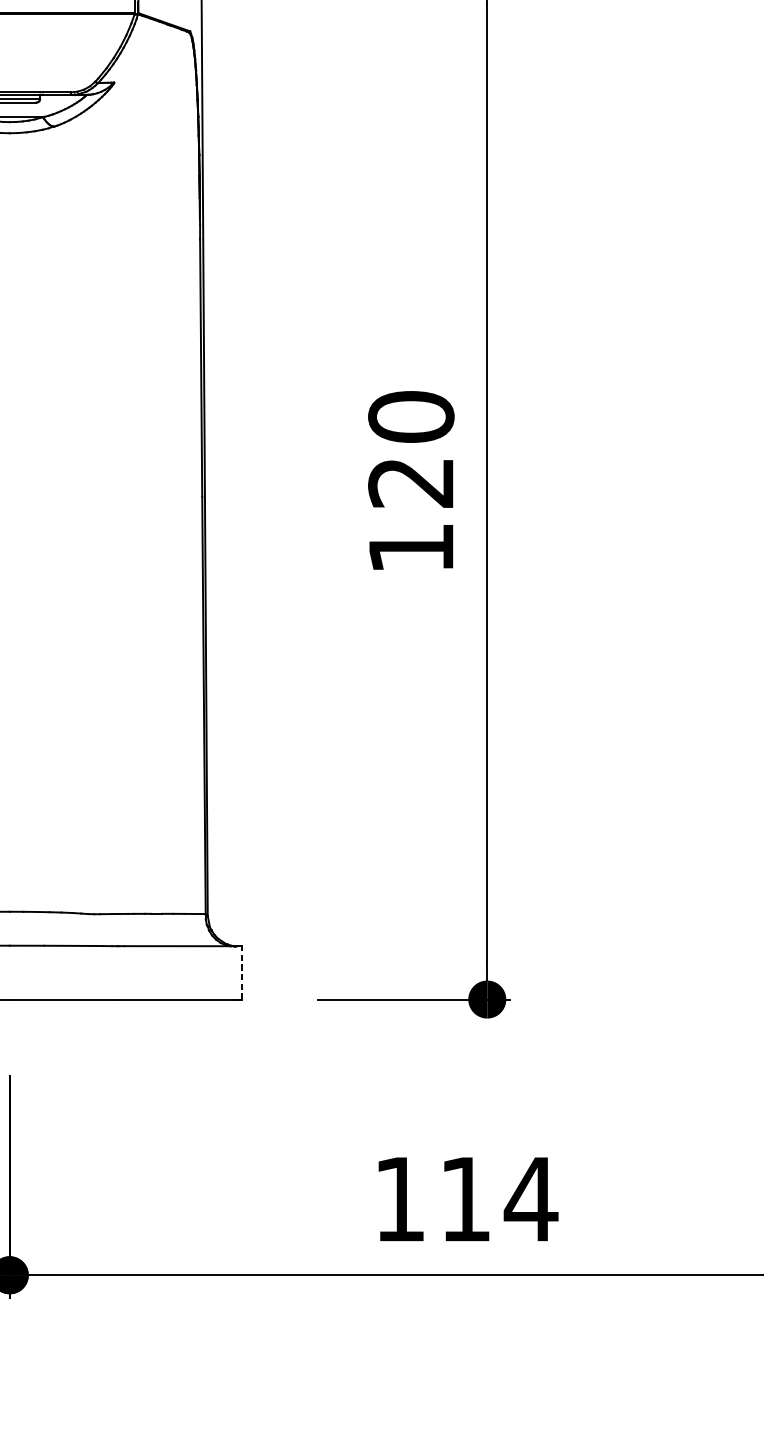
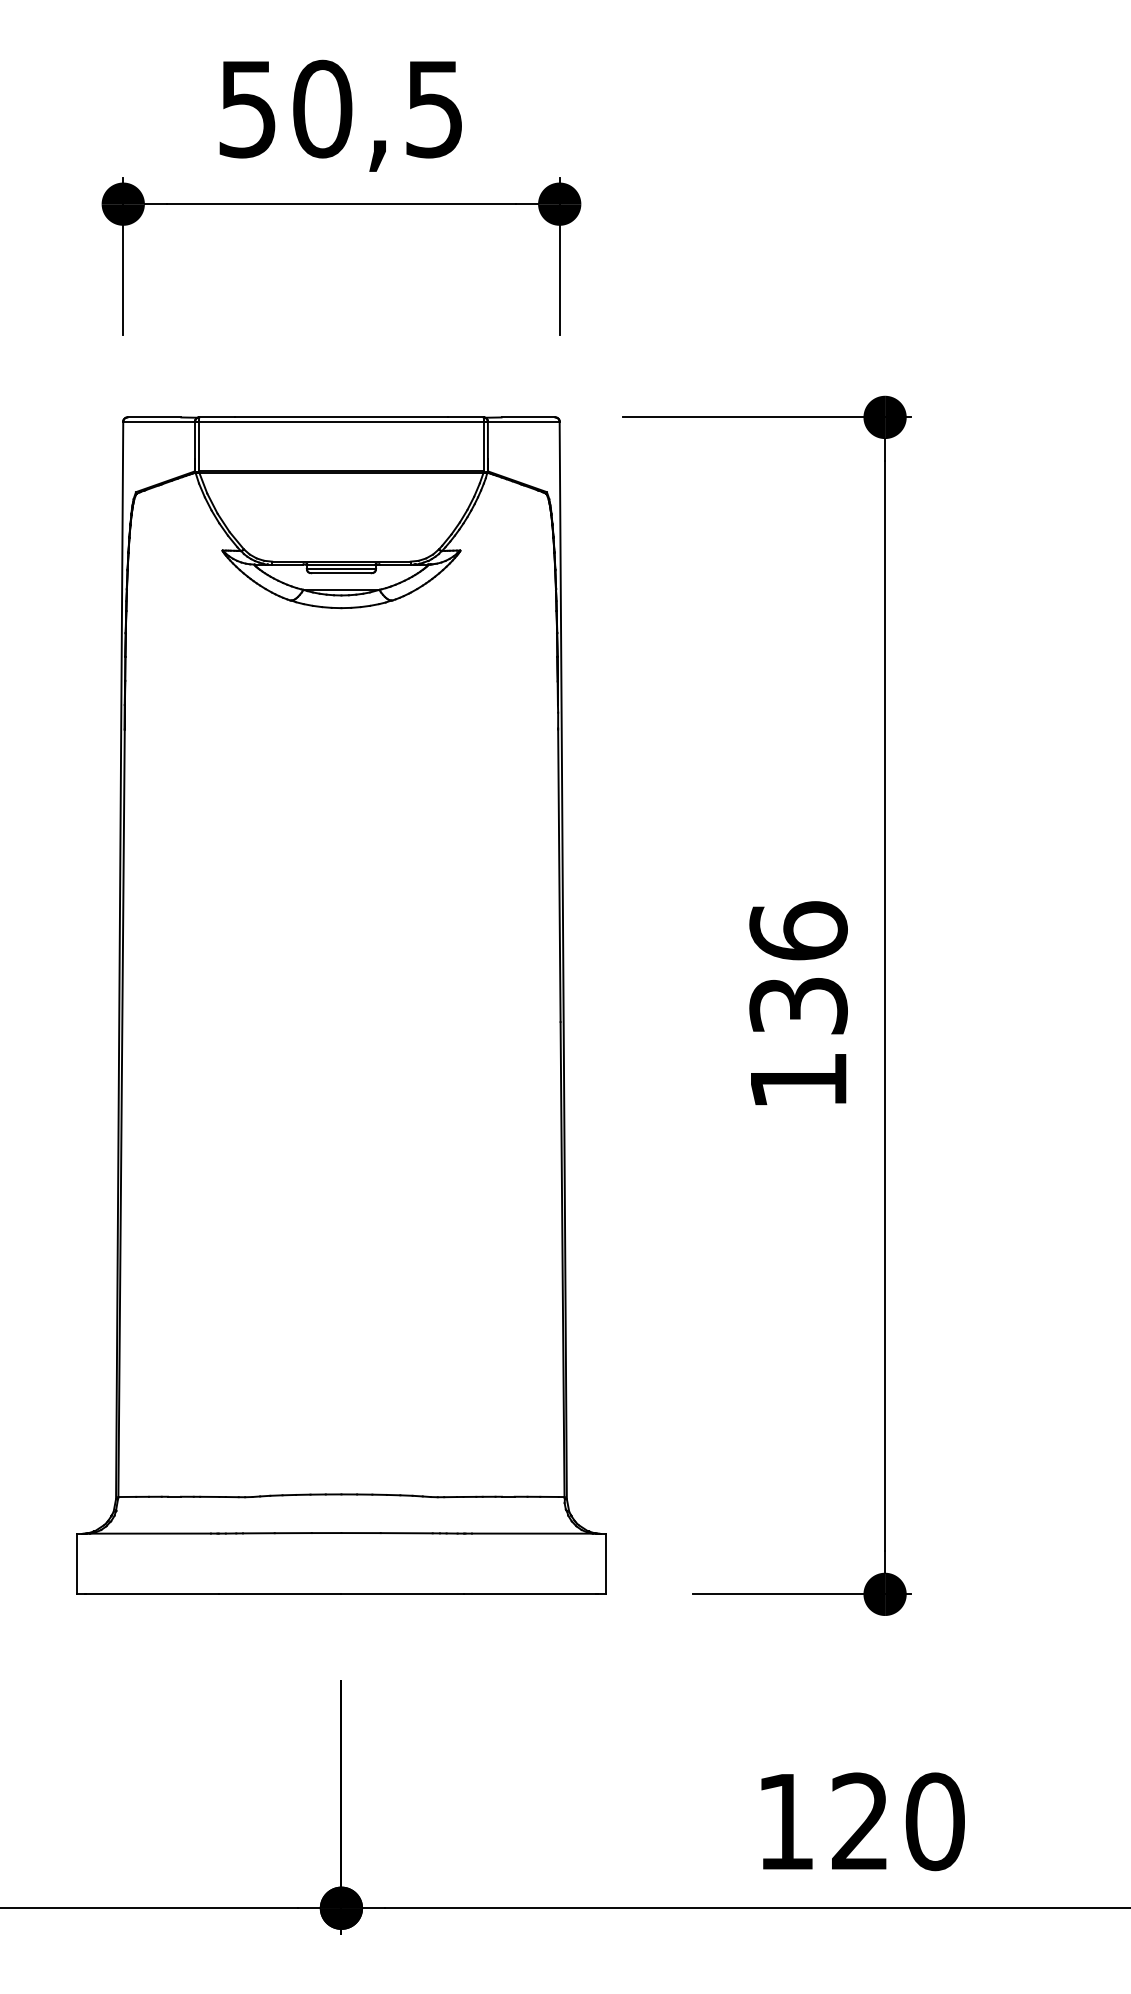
text: (411, 448) -> (798, 967), 120 -> 136
line: (242, 972) -> (606, 1563), dashed -> solid
text: (499, 1199) -> (899, 1821), 114 -> 120

